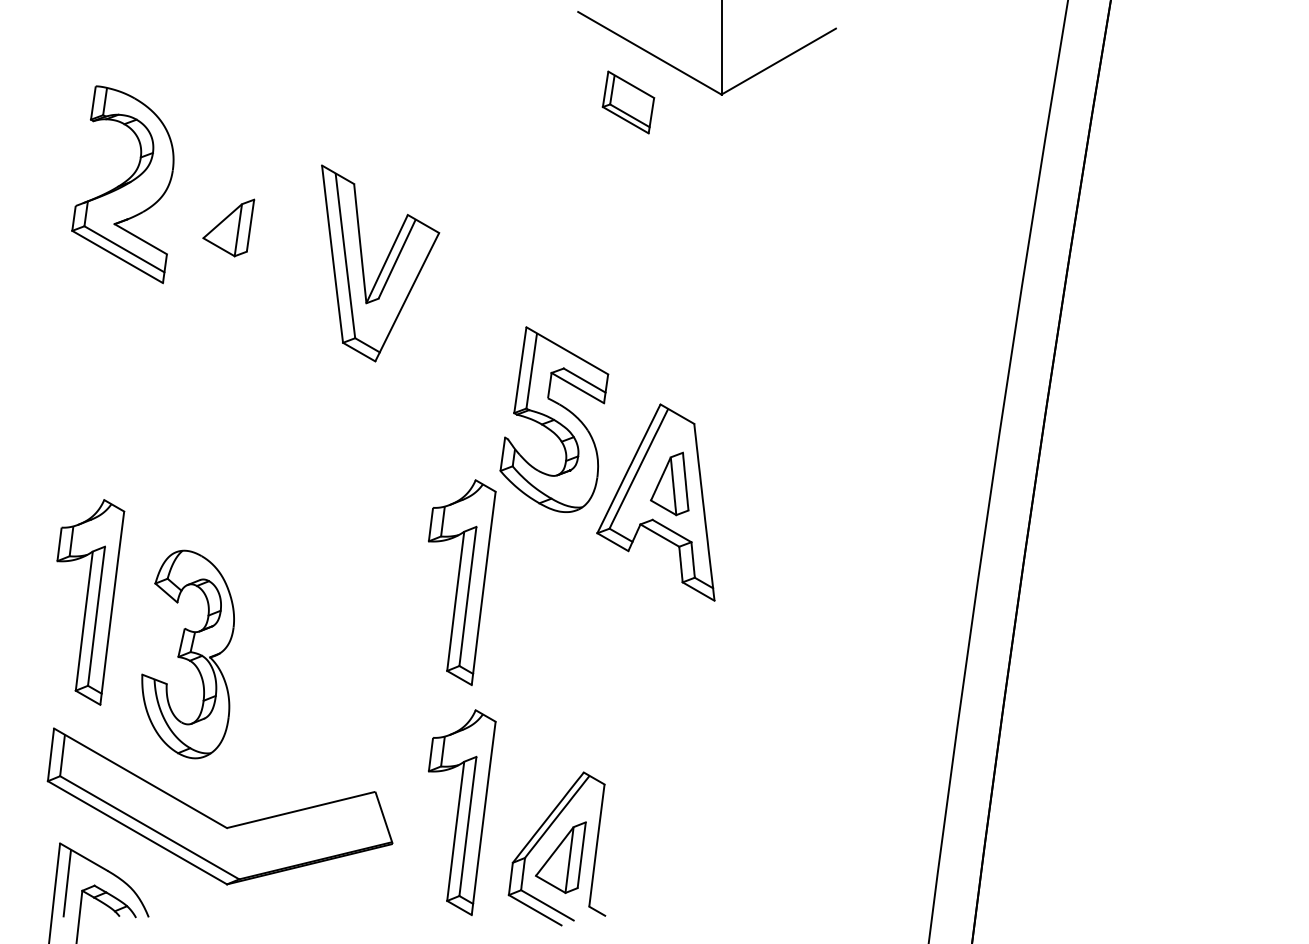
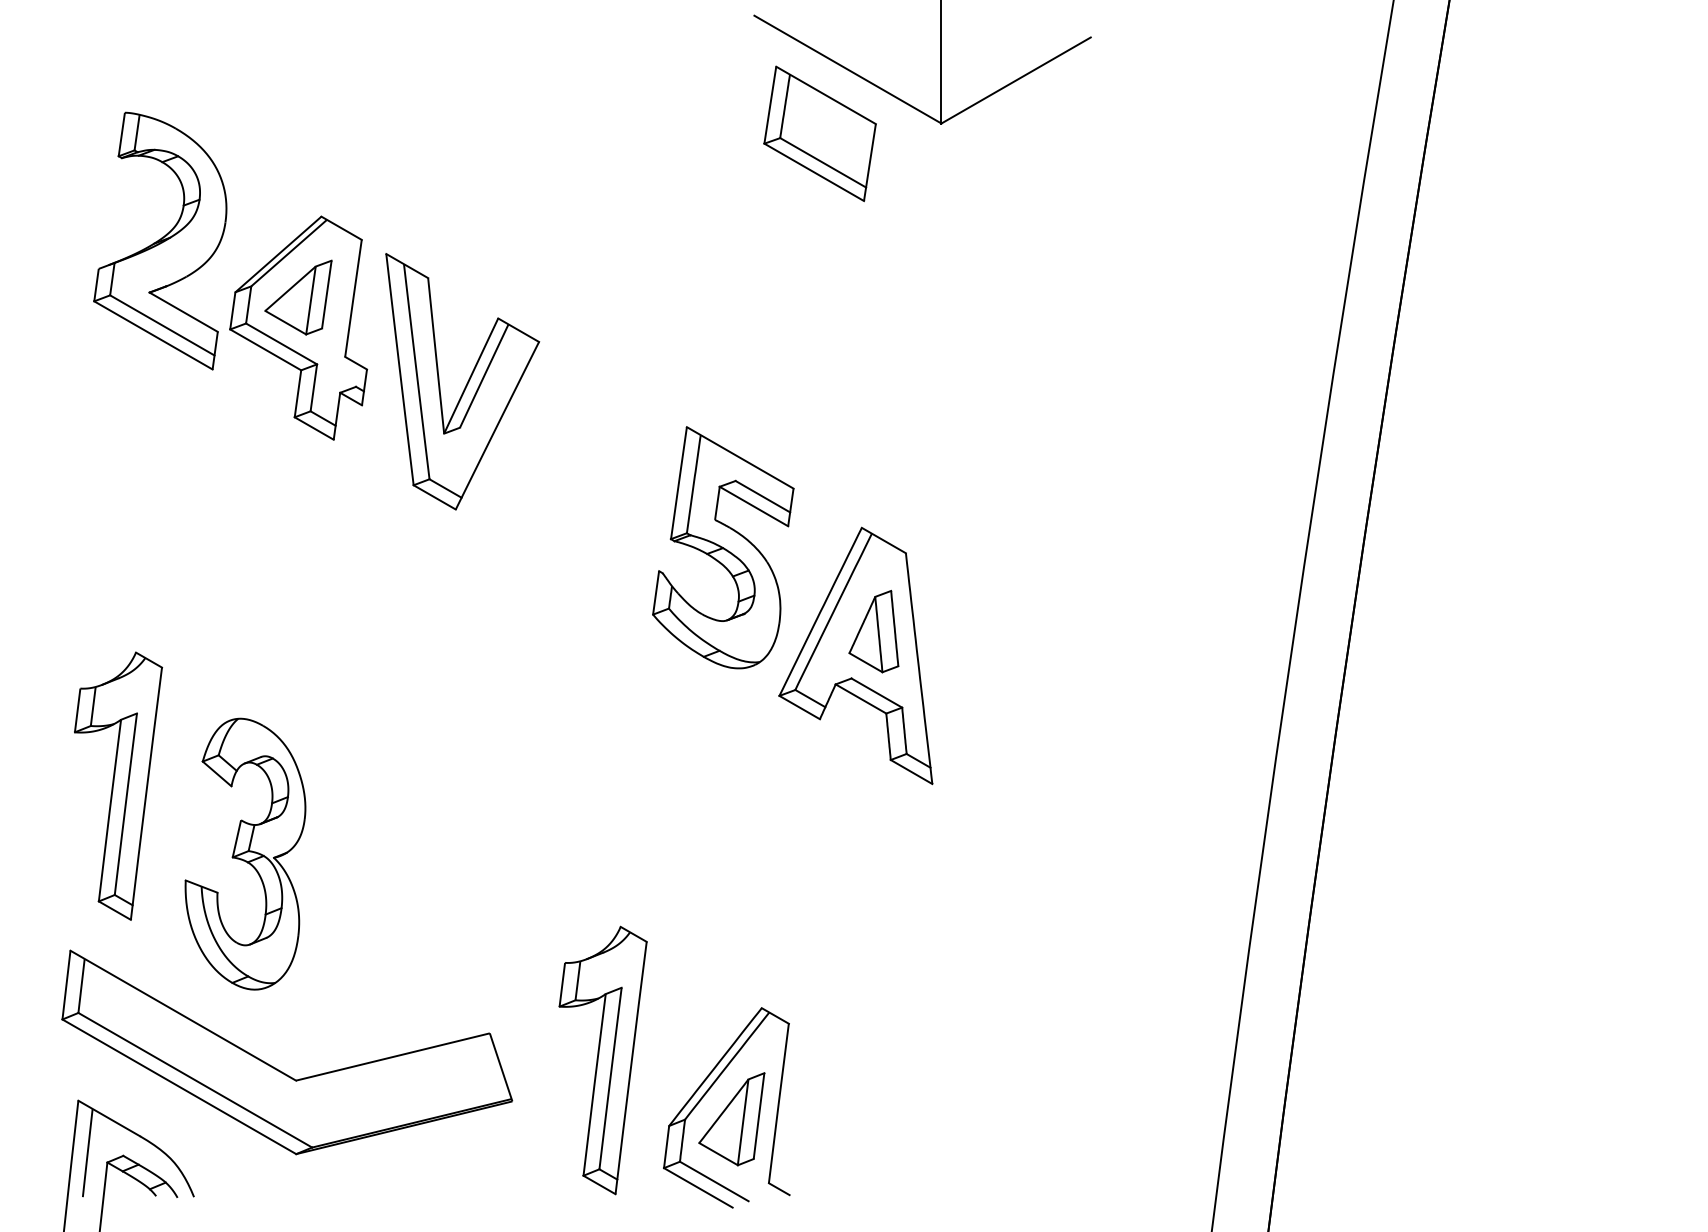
part: (628, 102) -> (820, 133), size x1.67
part: (228, 251) -> (298, 328), added
part: (380, 263) -> (462, 381), moved
part: (462, 582) -> (603, 760), removed

